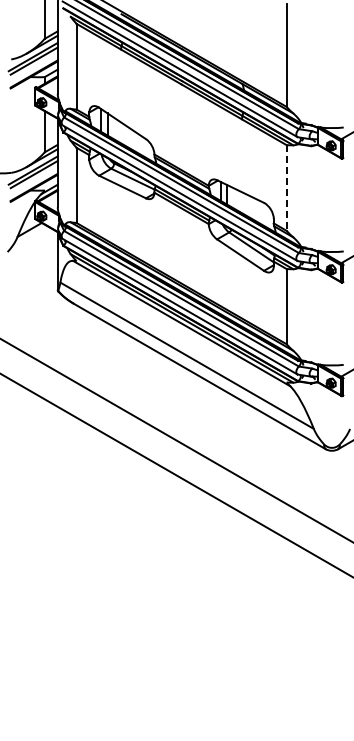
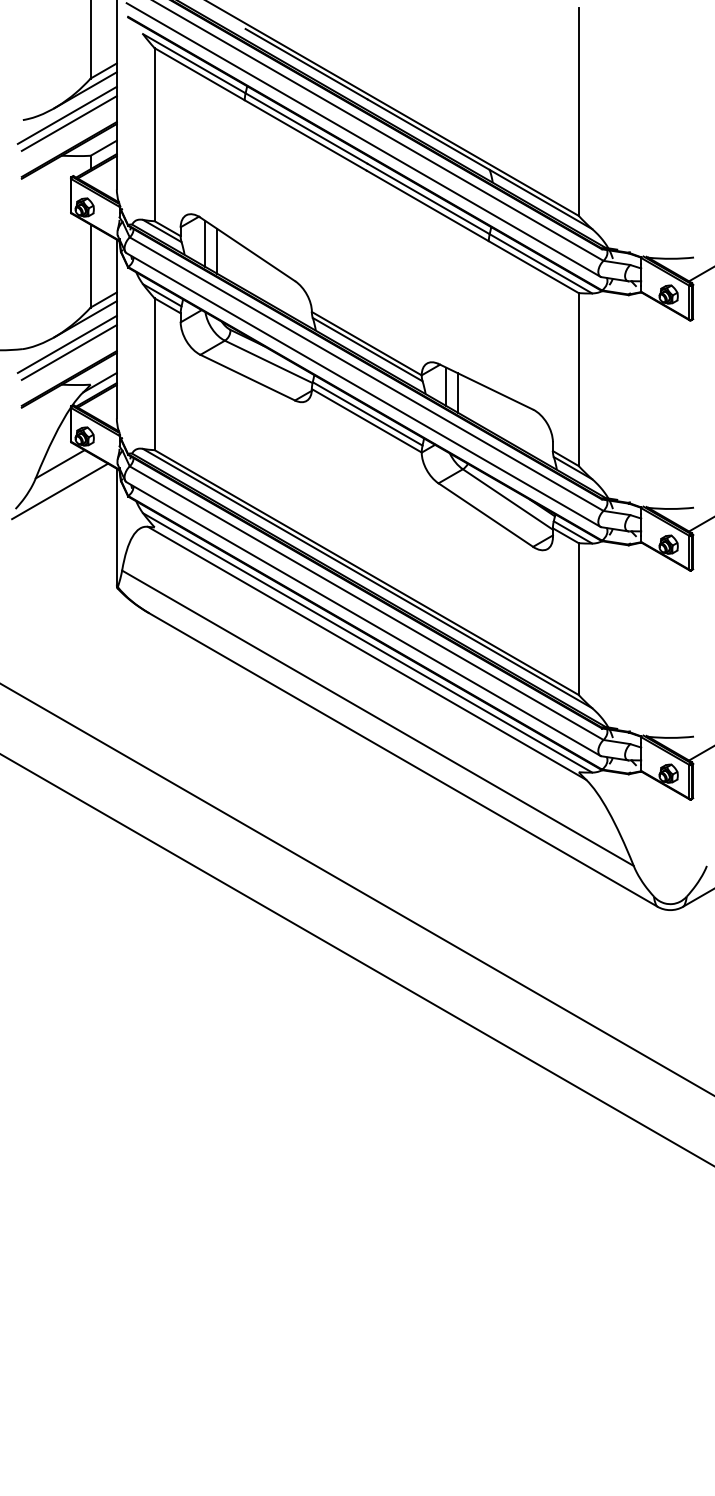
line: (286, 188) -> (578, 380), dashed -> solid
line: (29, 243) -> (59, 491), added

